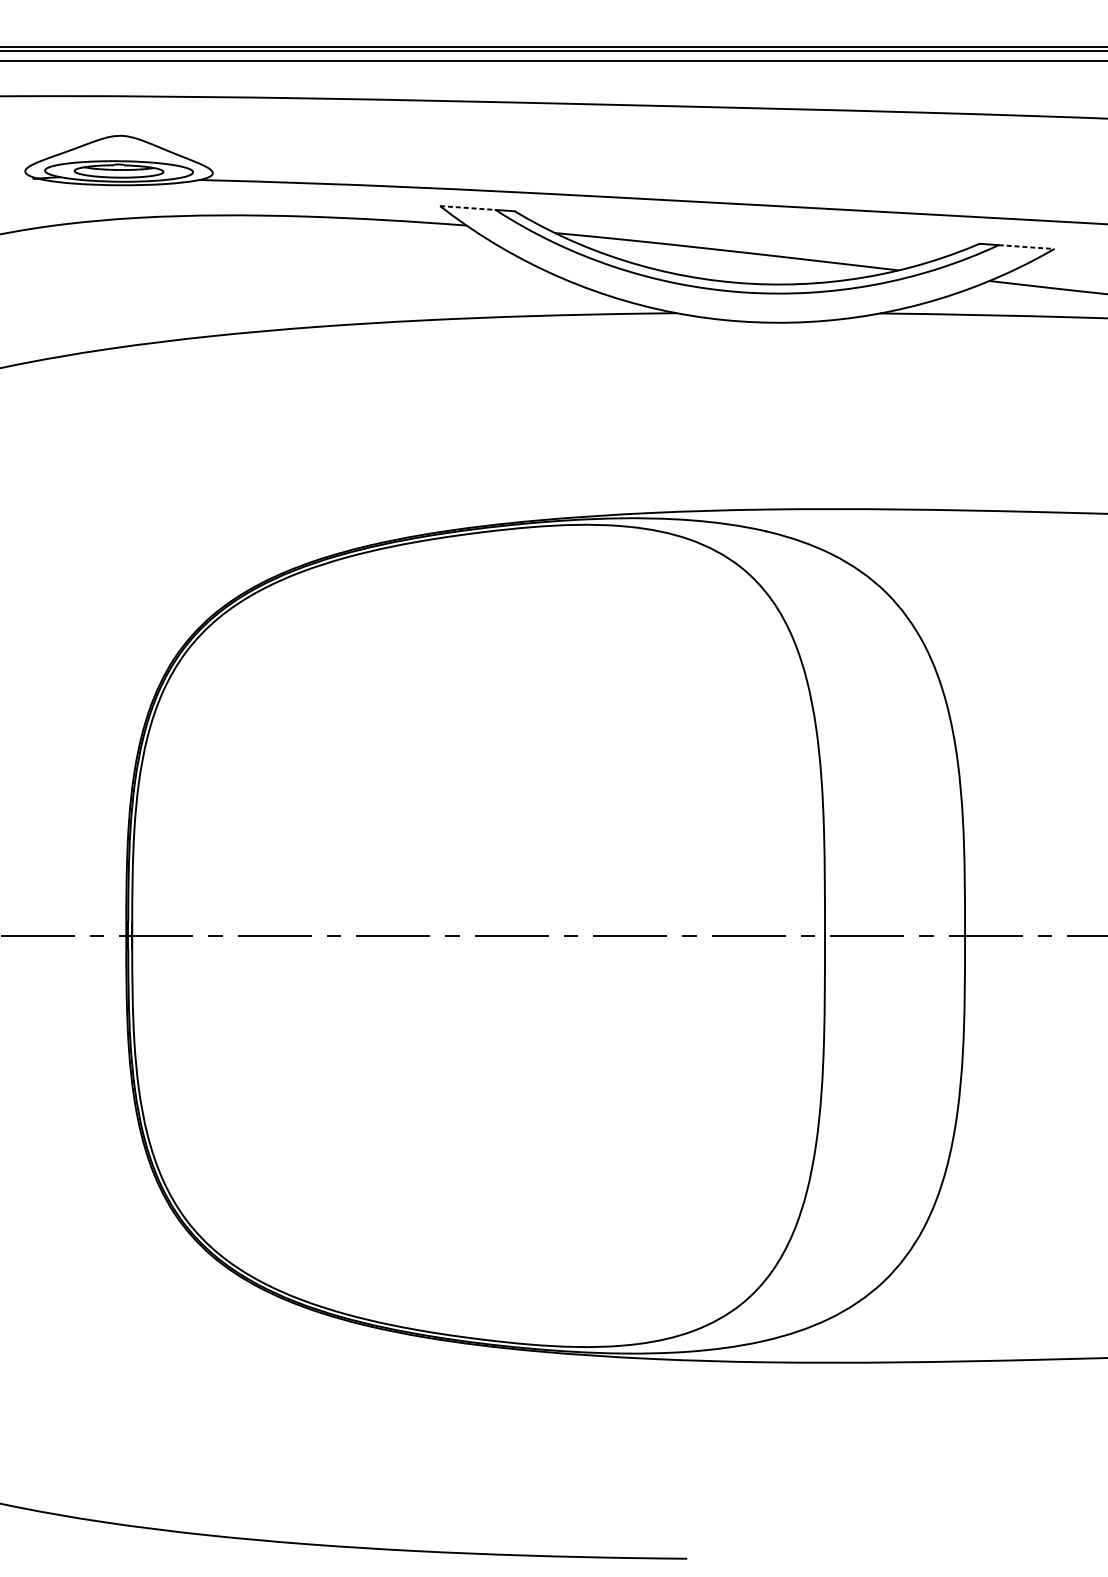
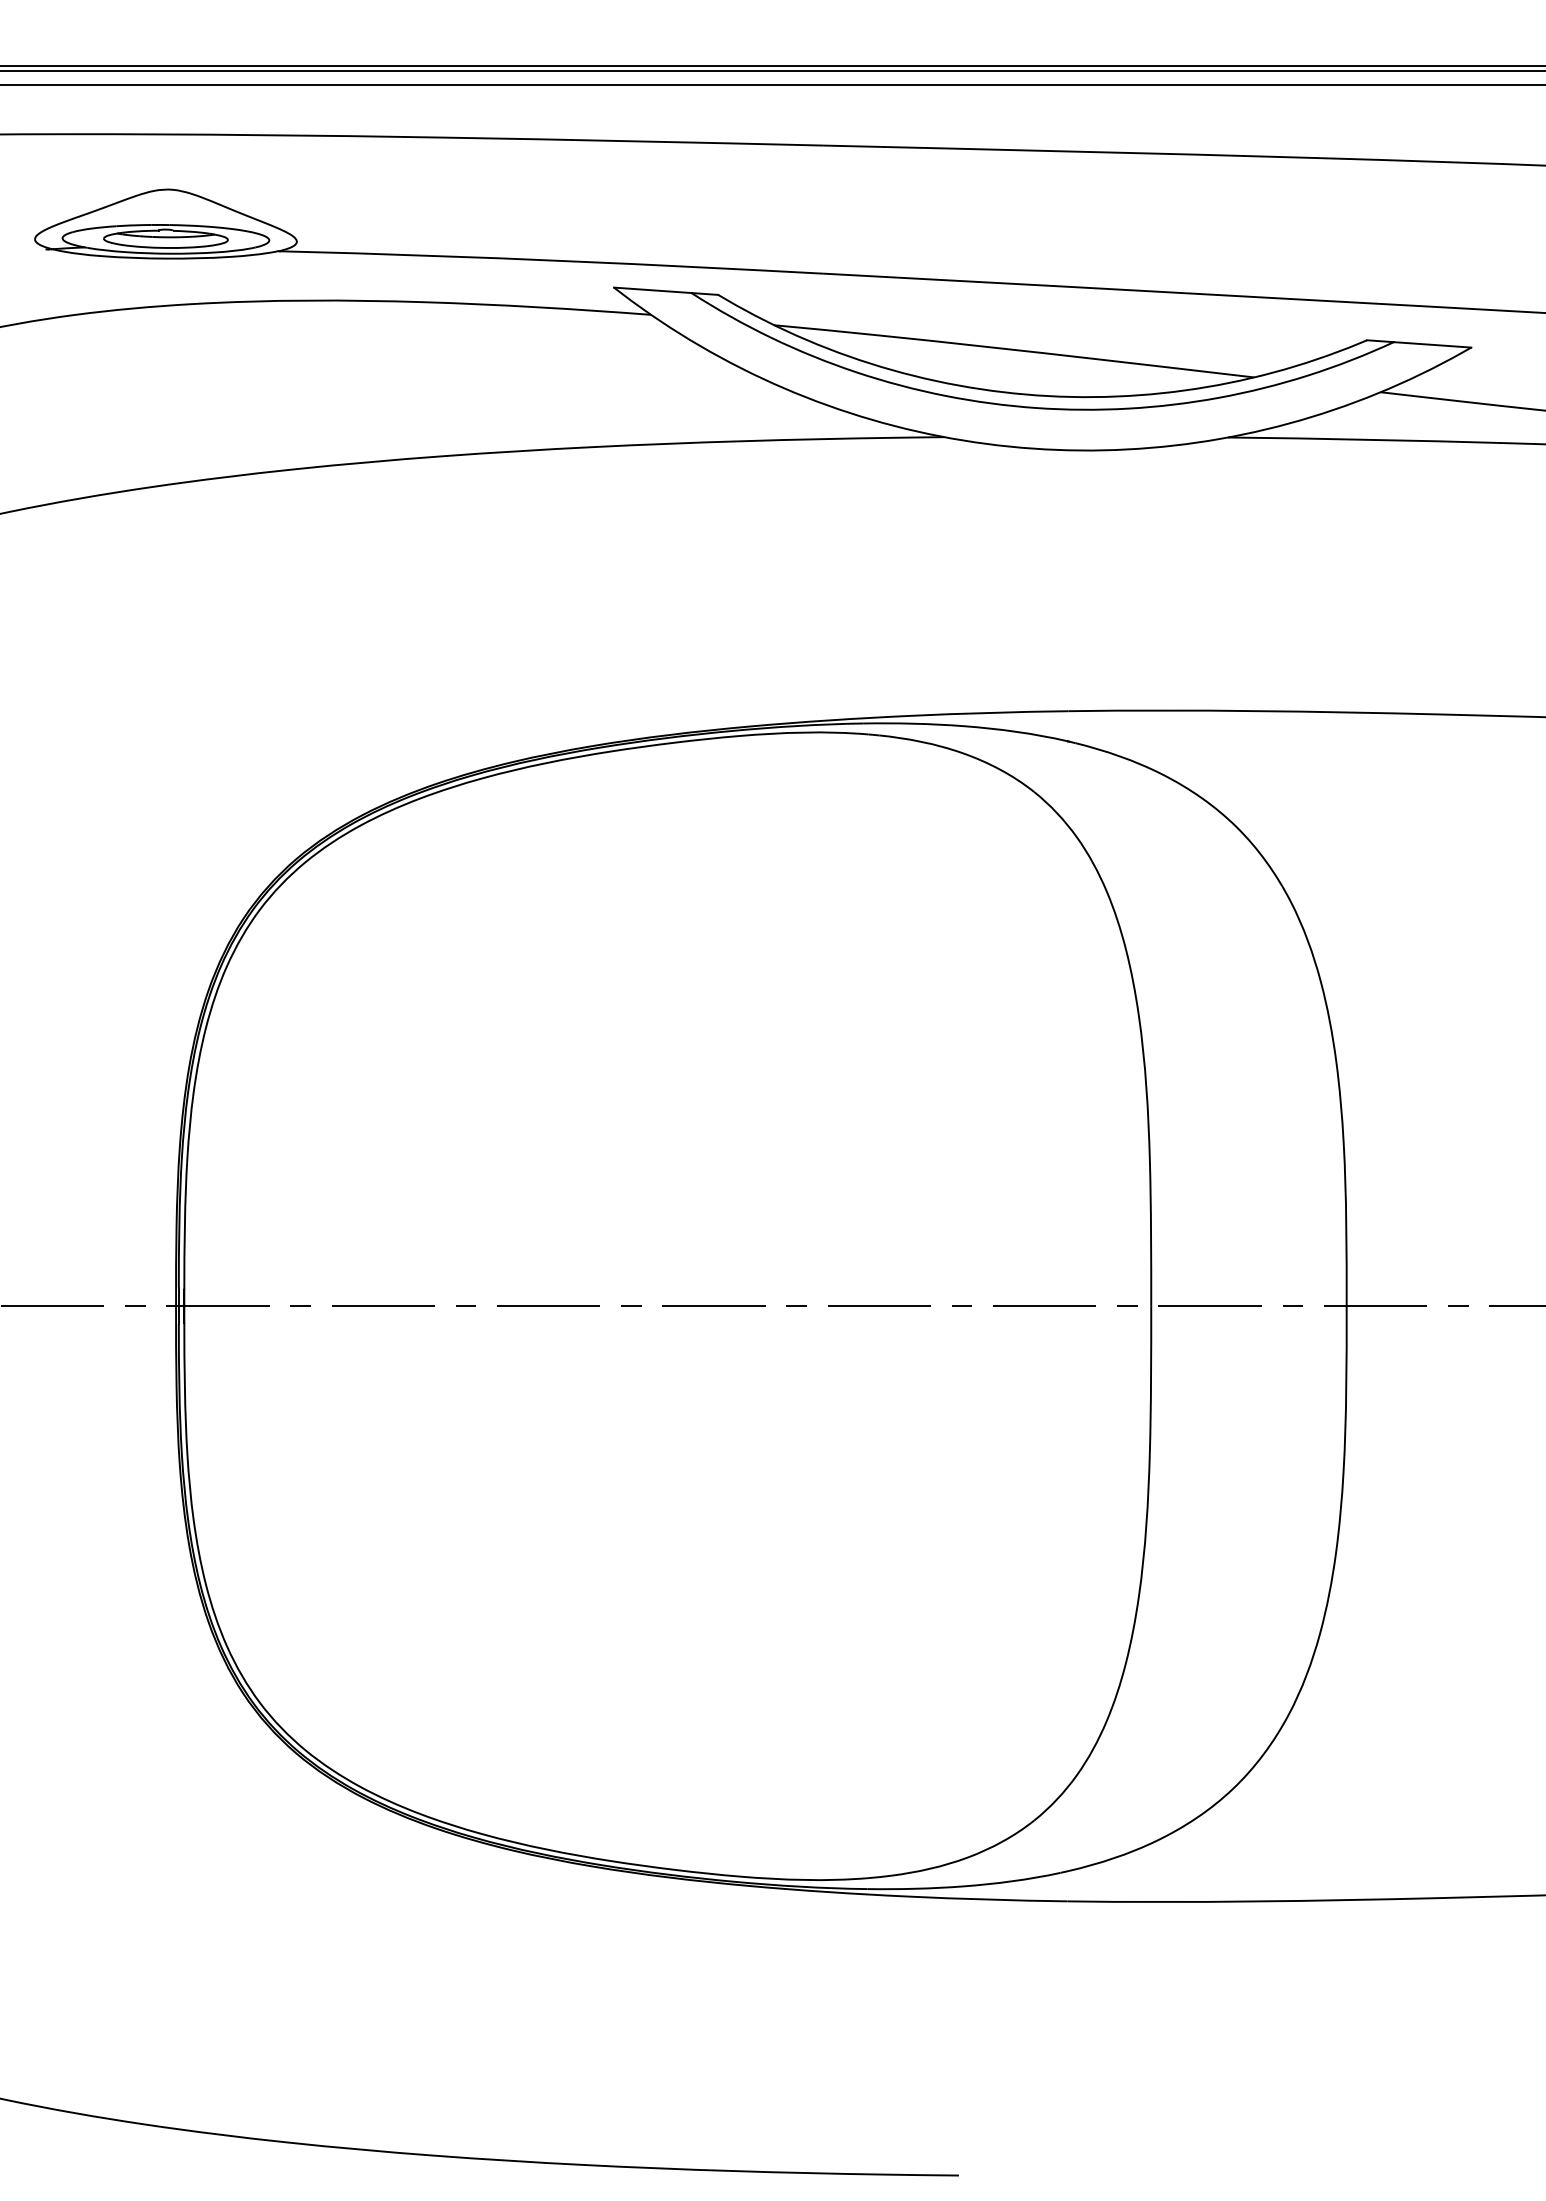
line: (467, 208) -> (652, 290), dashed -> solid
line: (1026, 246) -> (1432, 344), dashed -> solid

